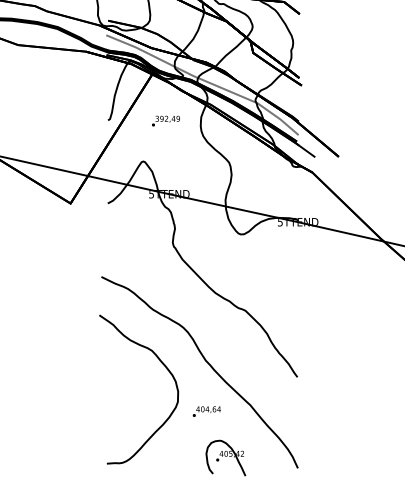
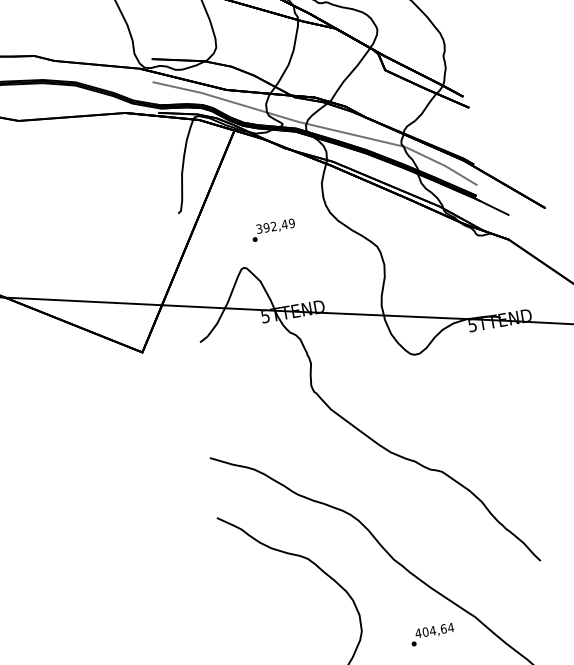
text: (165, 120) -> (272, 229), moved
text: (206, 411) -> (431, 634), moved

